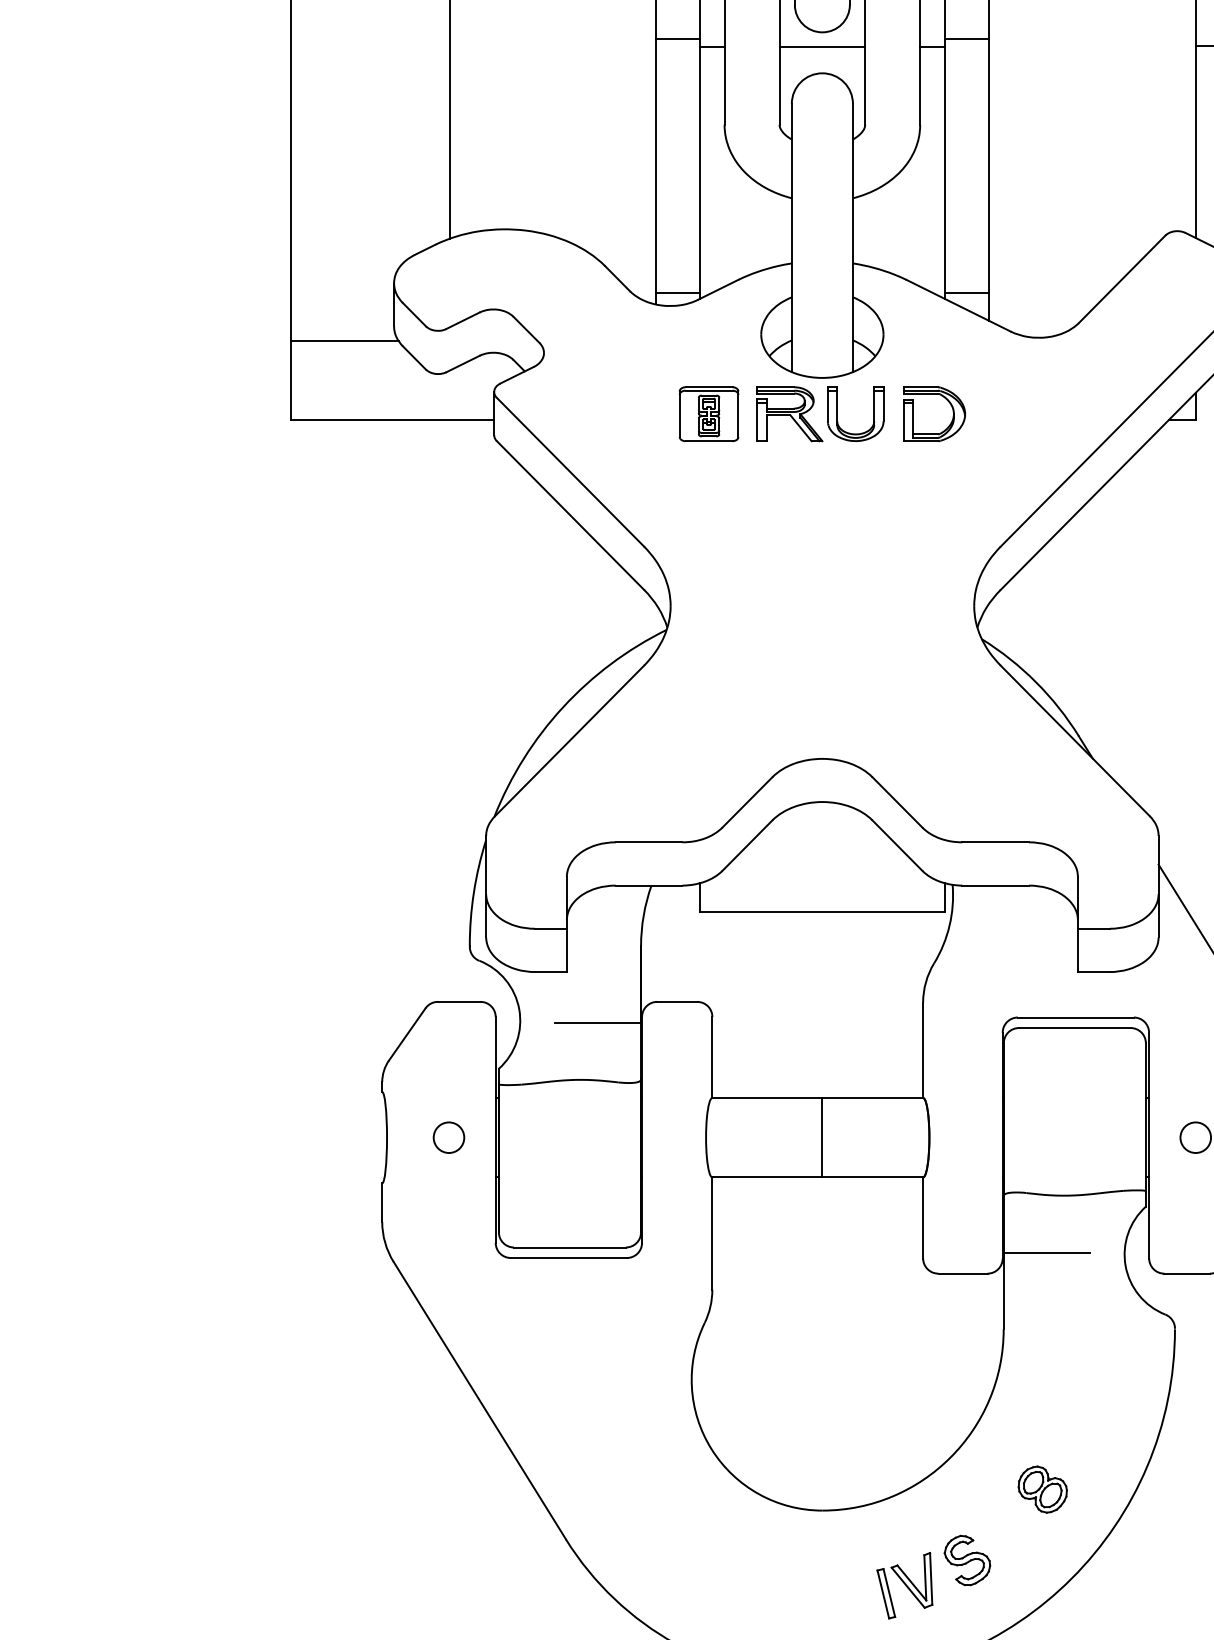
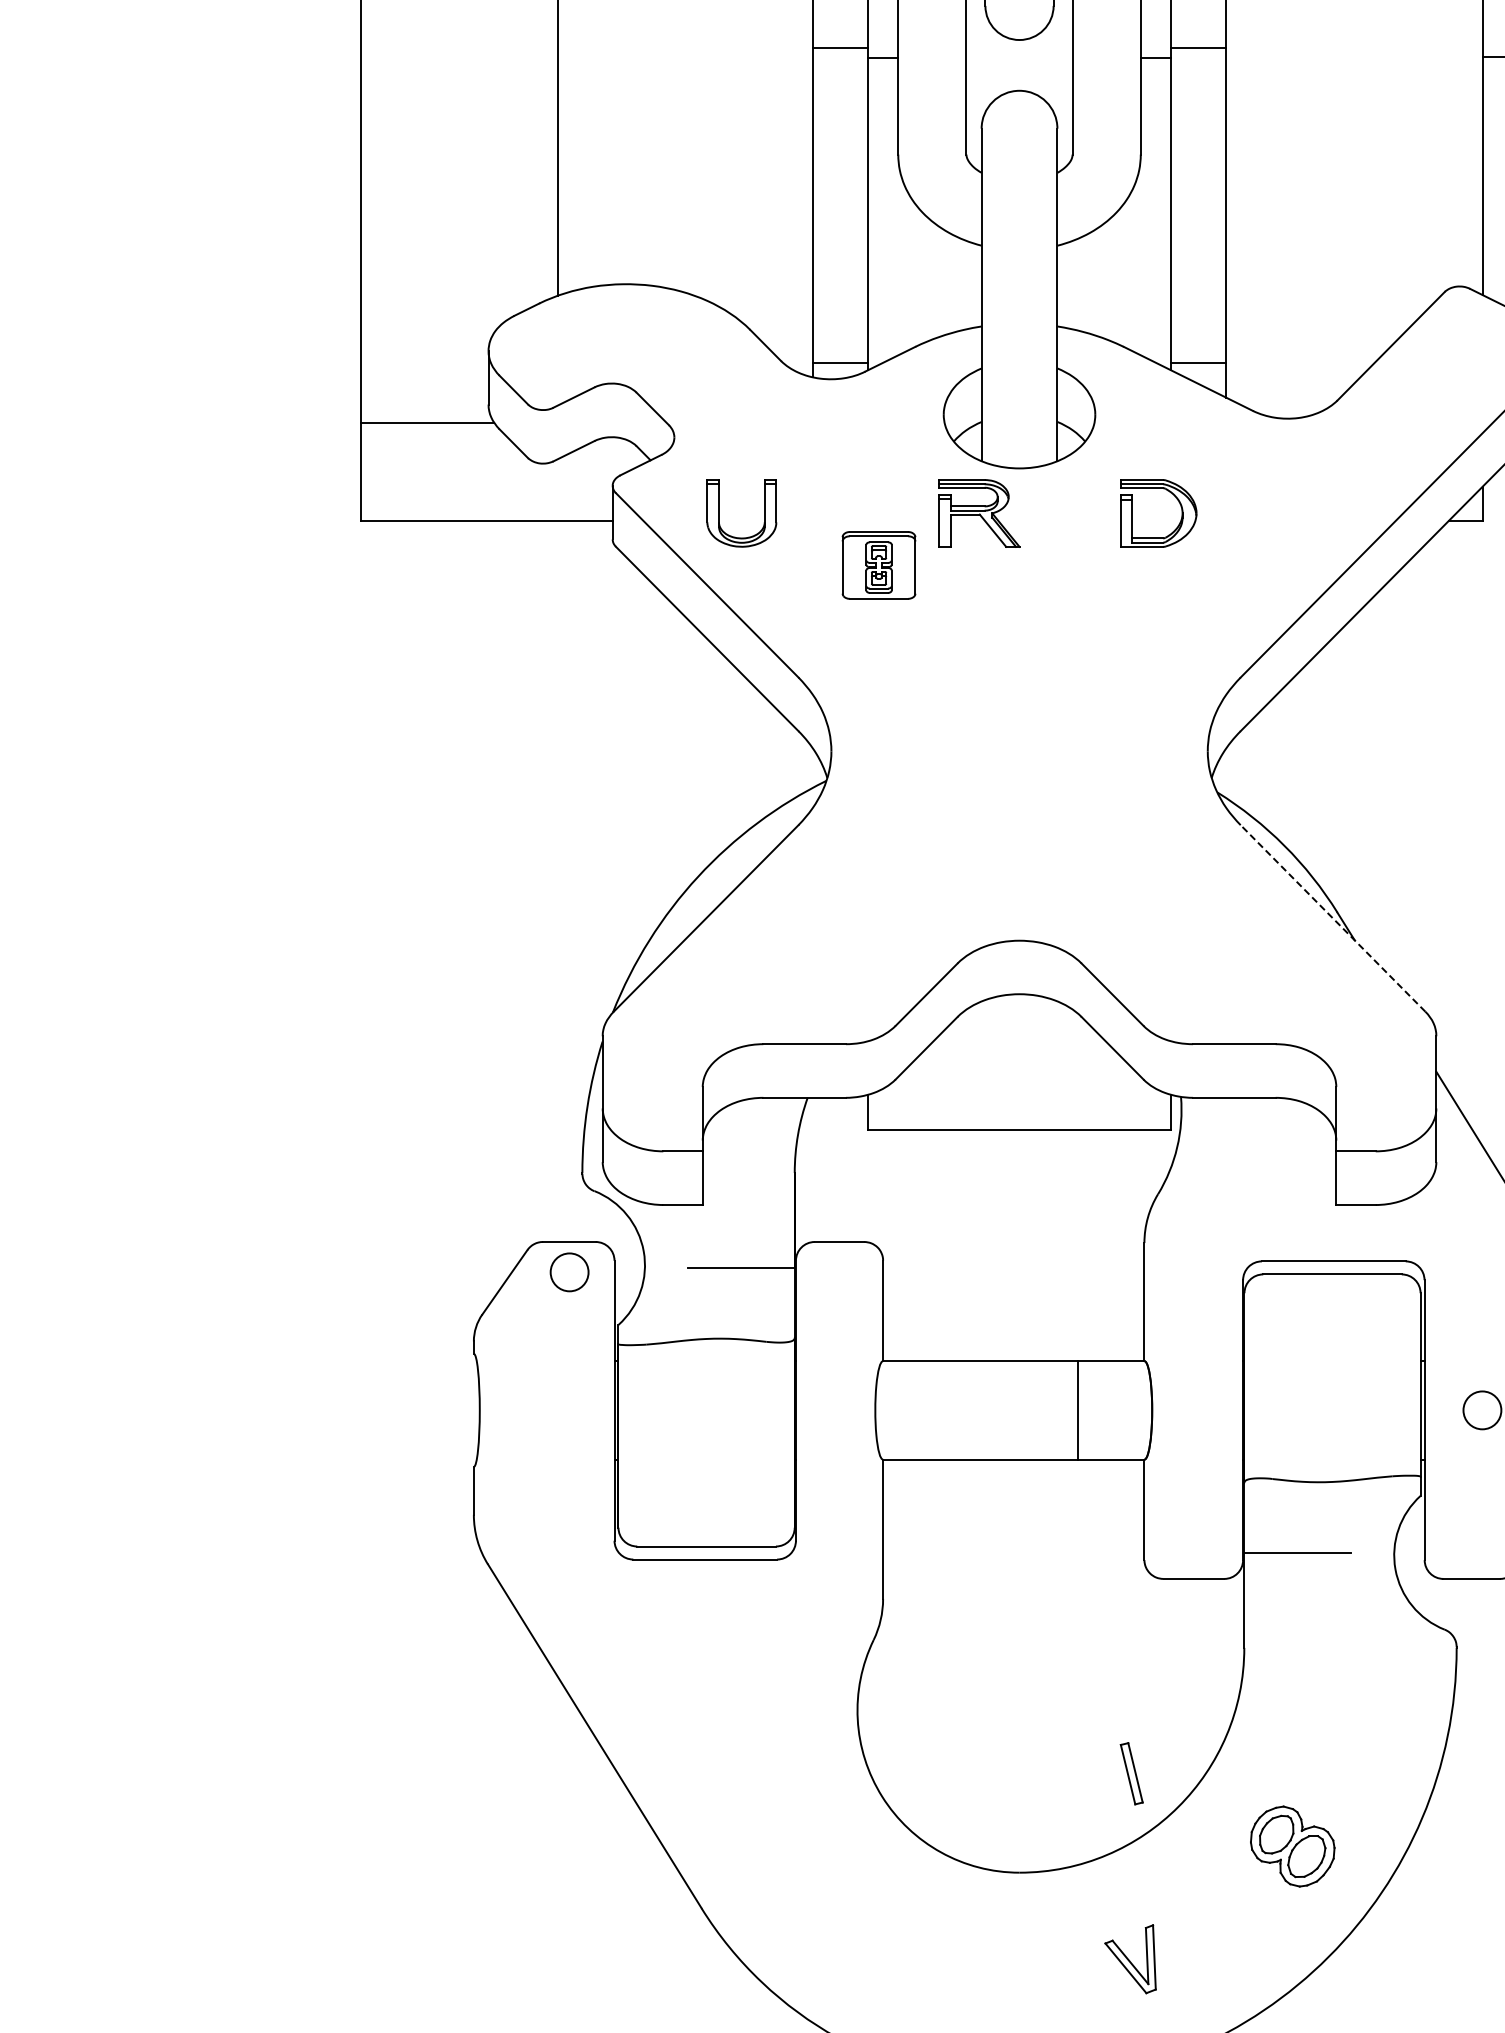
line: (822, 47) -> (1019, 58), removed
part: (708, 414) -> (878, 565), moved
part: (837, 414) -> (719, 513), moved
line: (1074, 740) -> (1332, 918), solid -> dashed
circle: (448, 1137) -> (569, 1272), moved
line: (822, 1137) -> (1077, 1410), moved
part: (1042, 1489) -> (1292, 1846), size x1.4
part: (967, 1560) -> (1199, 1934), removed
part: (886, 1593) -> (1131, 1773), moved

